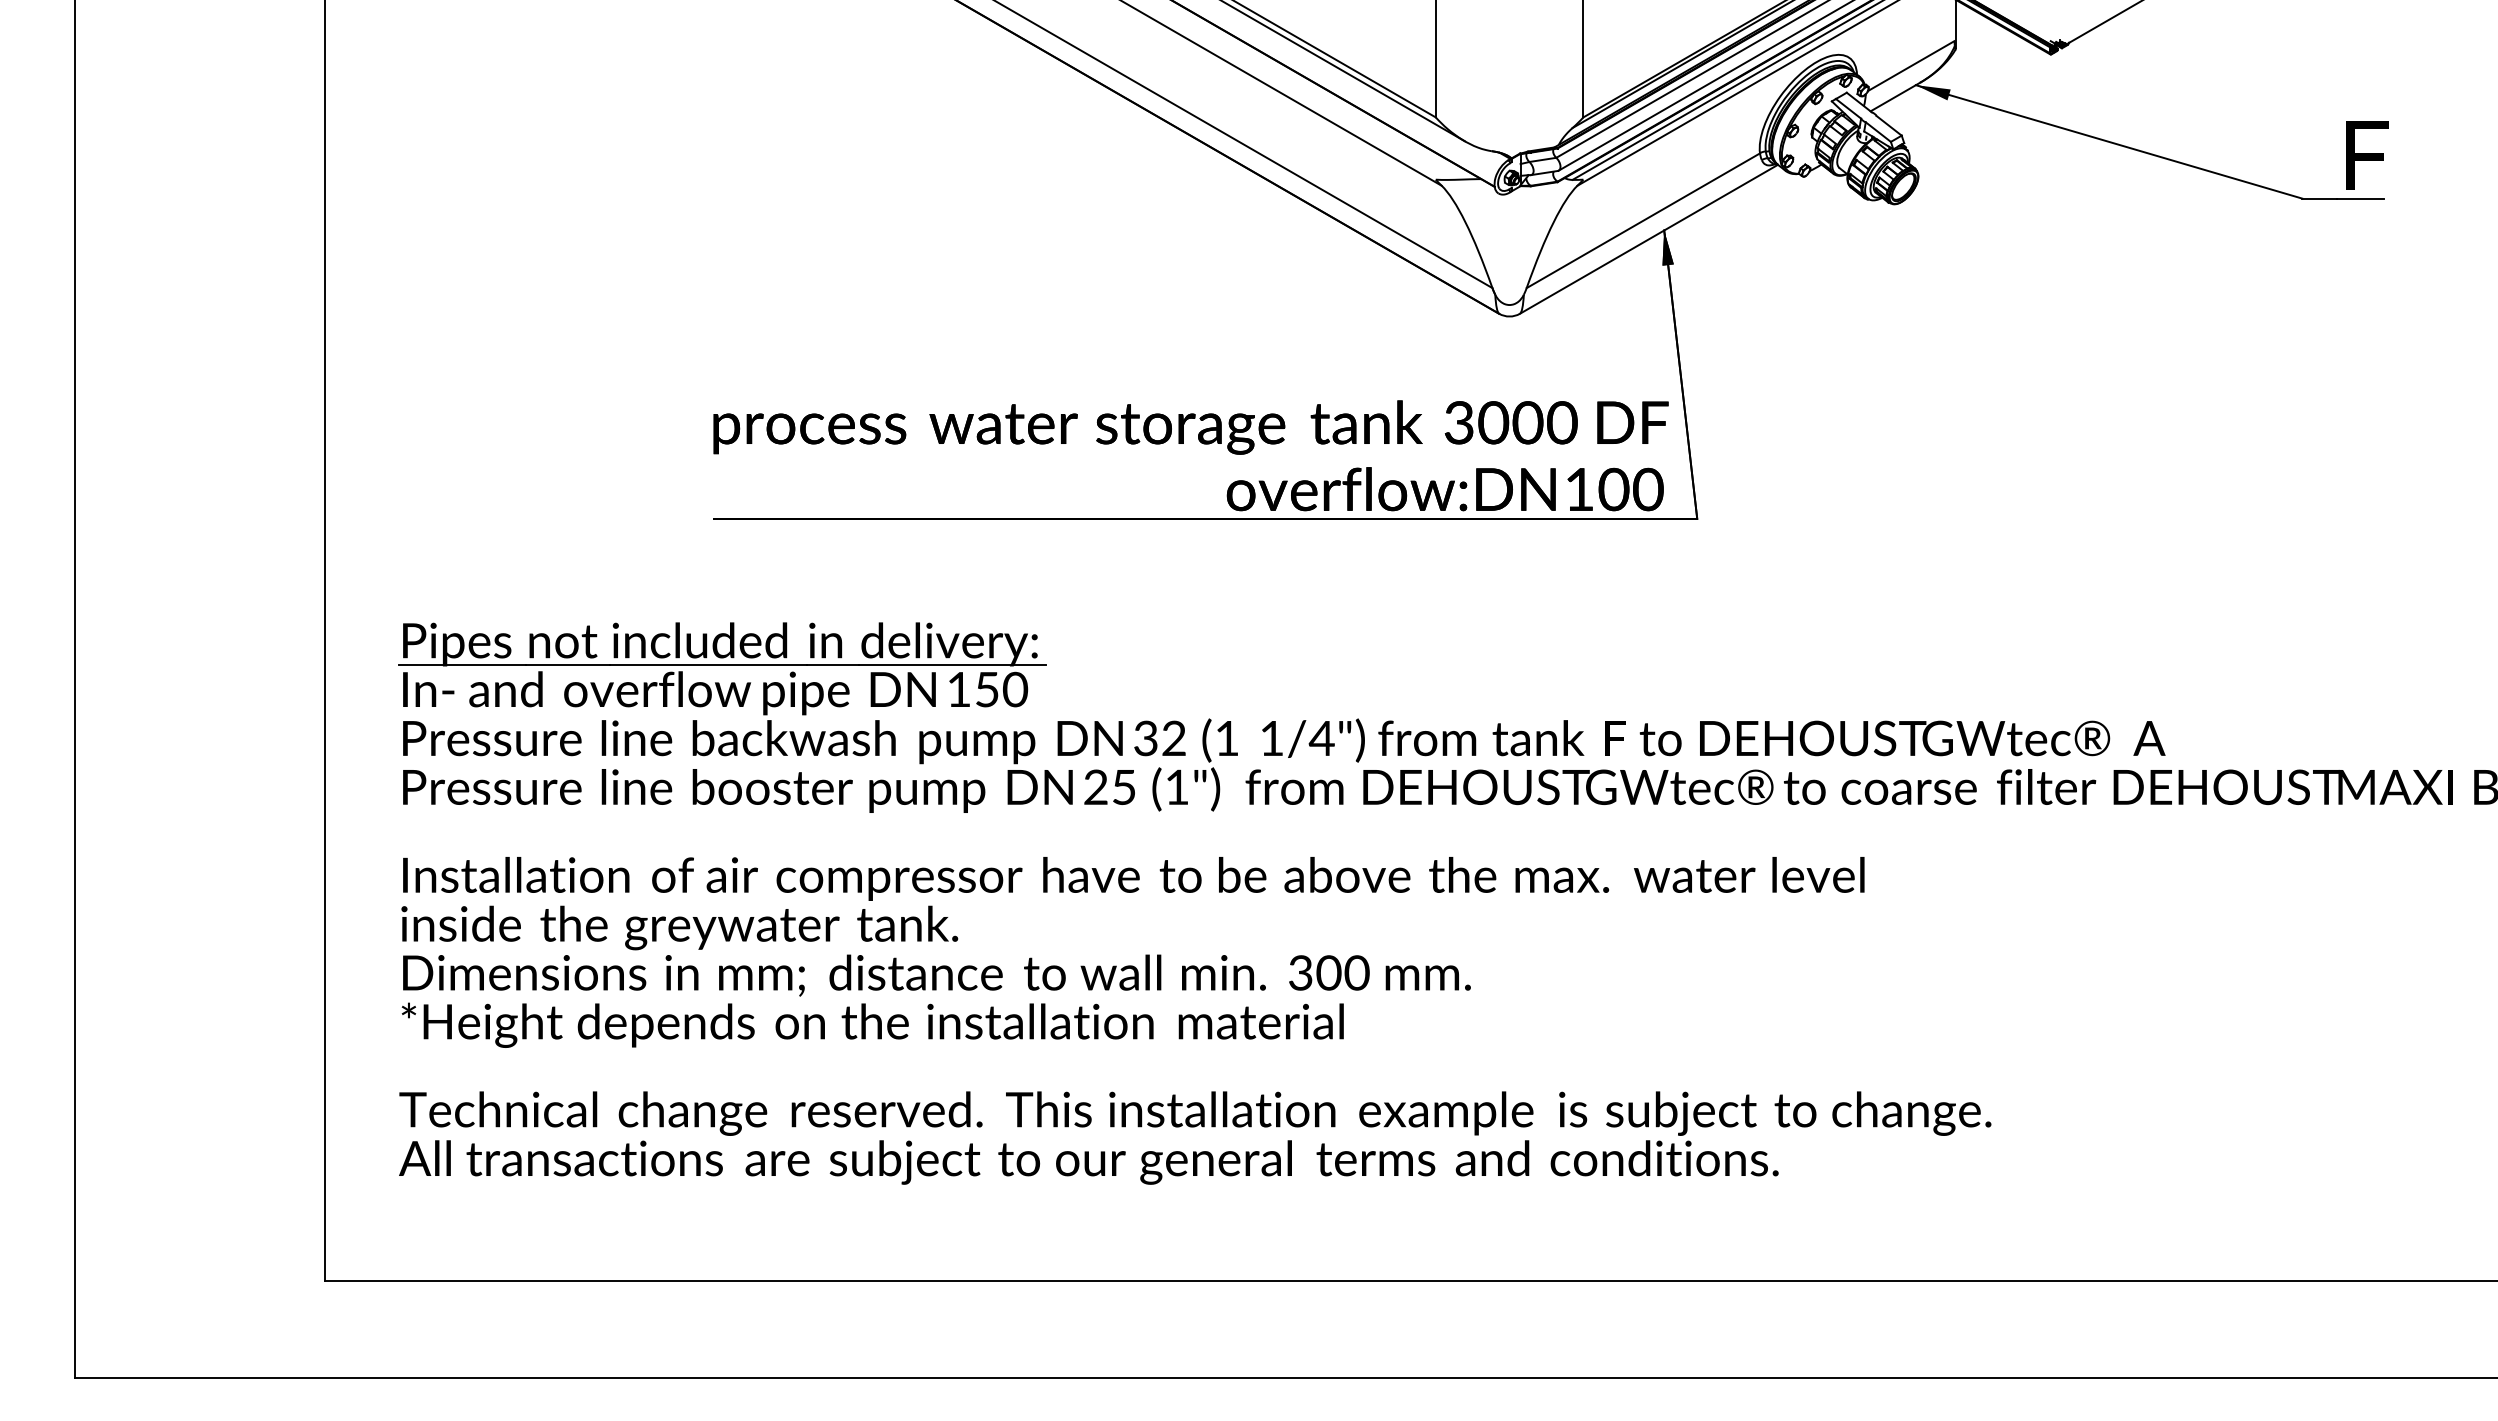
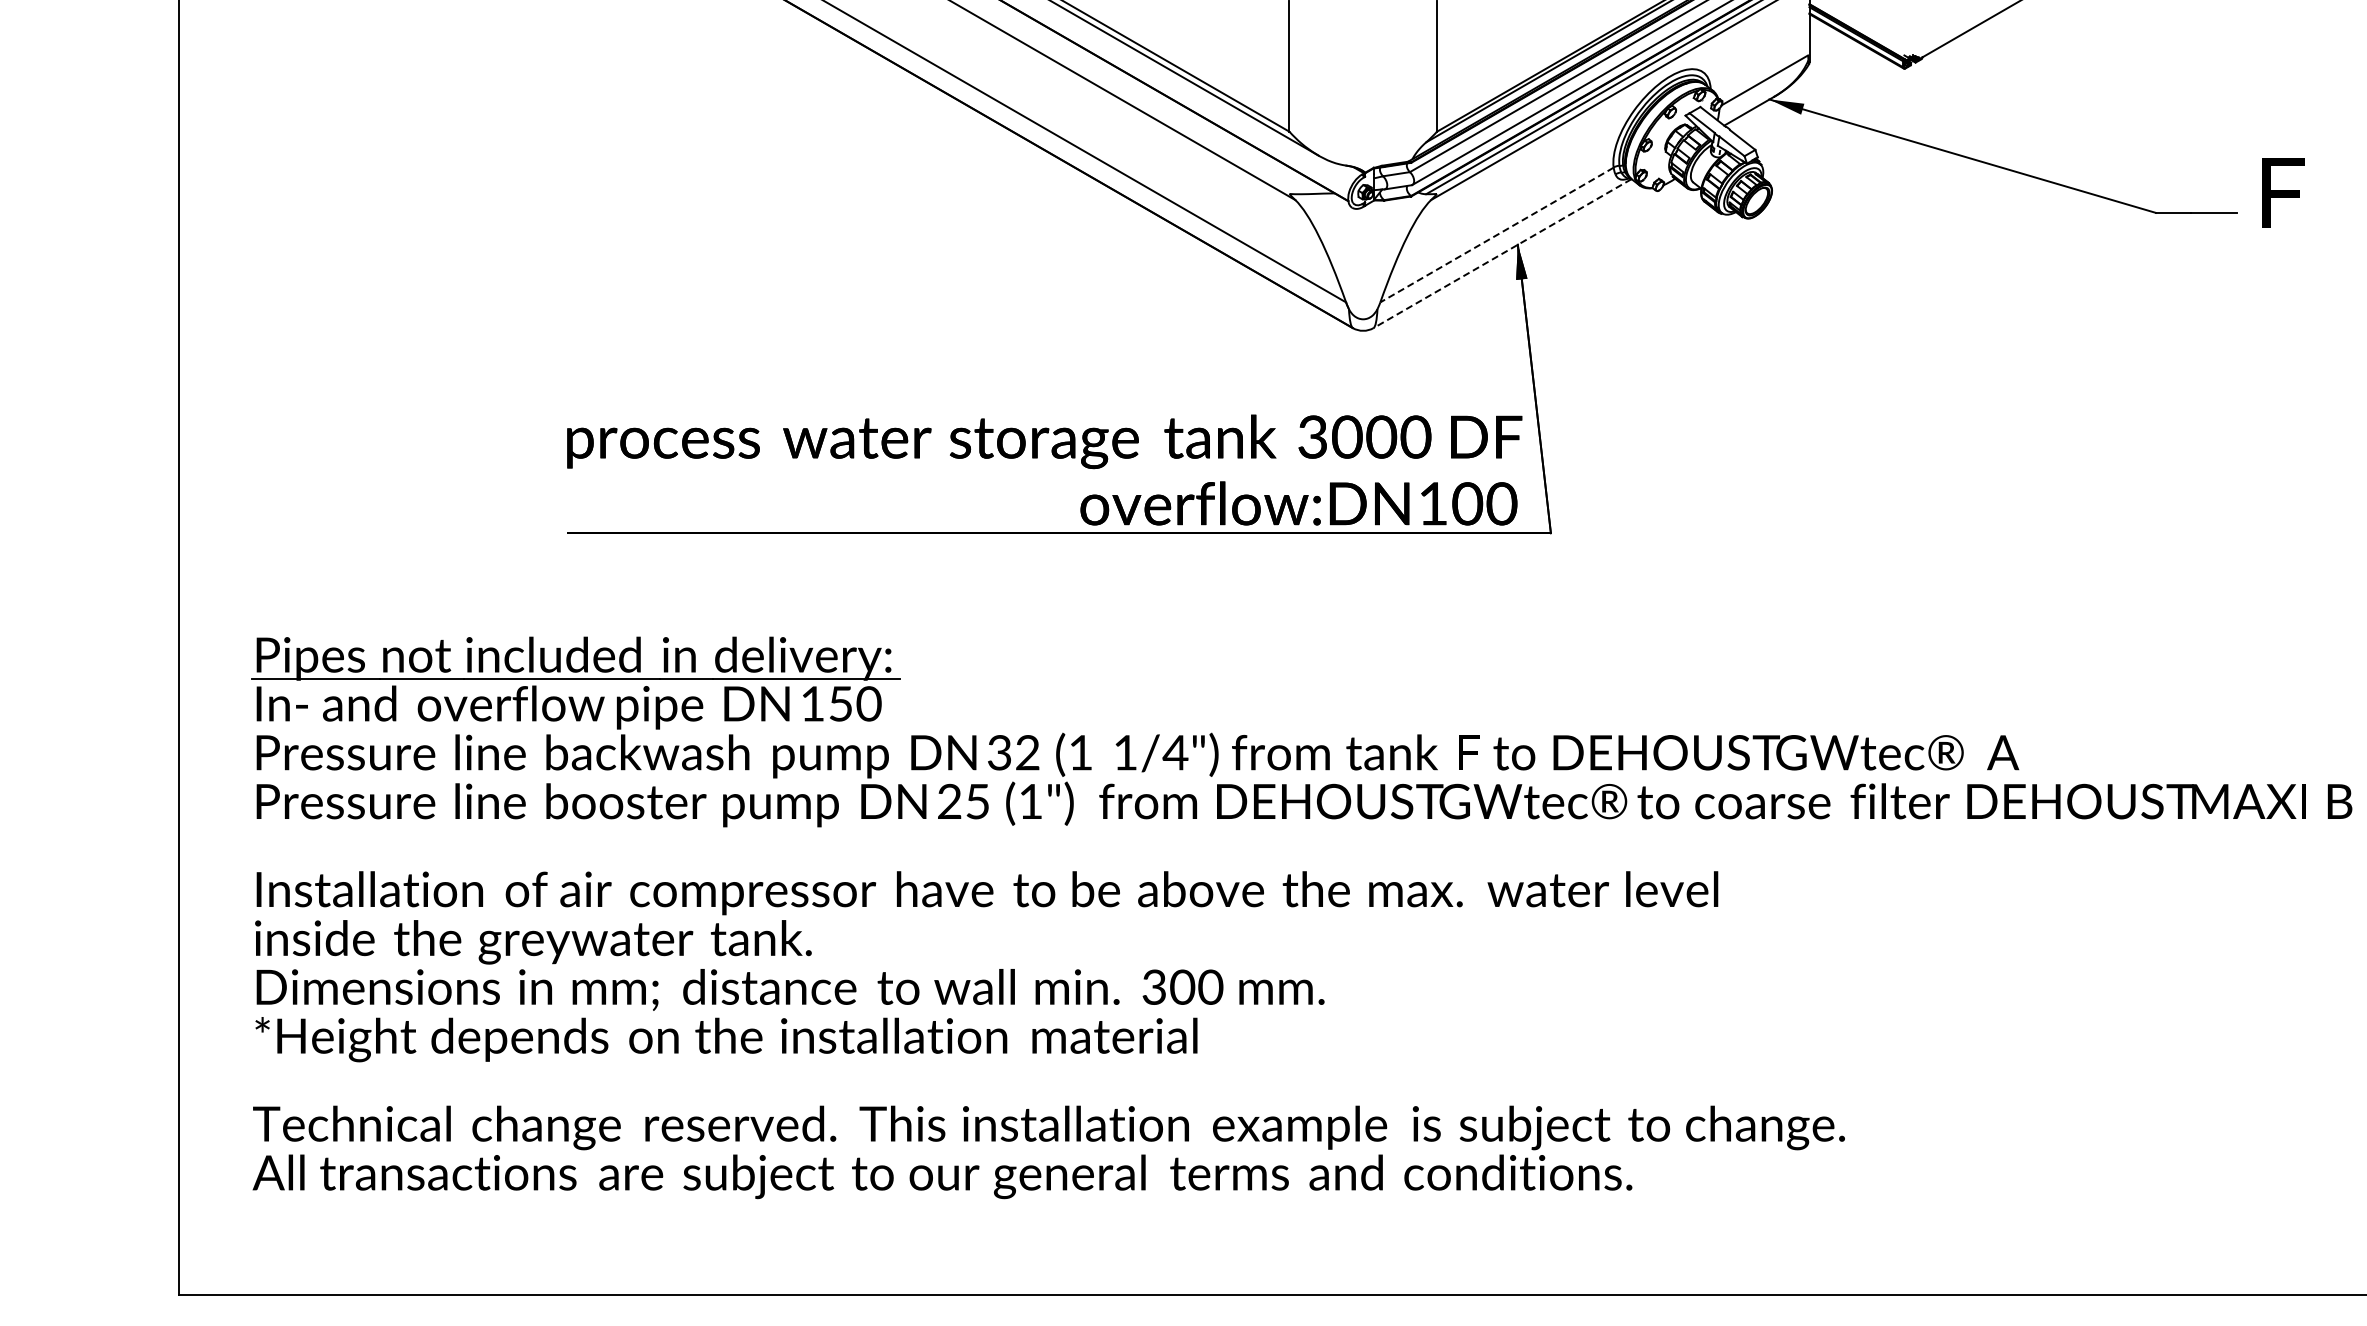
text: (2367, 155) -> (2283, 192), moved
line: (1643, 220) -> (1497, 234), solid -> dashed
line: (1648, 239) -> (1502, 253), solid -> dashed

